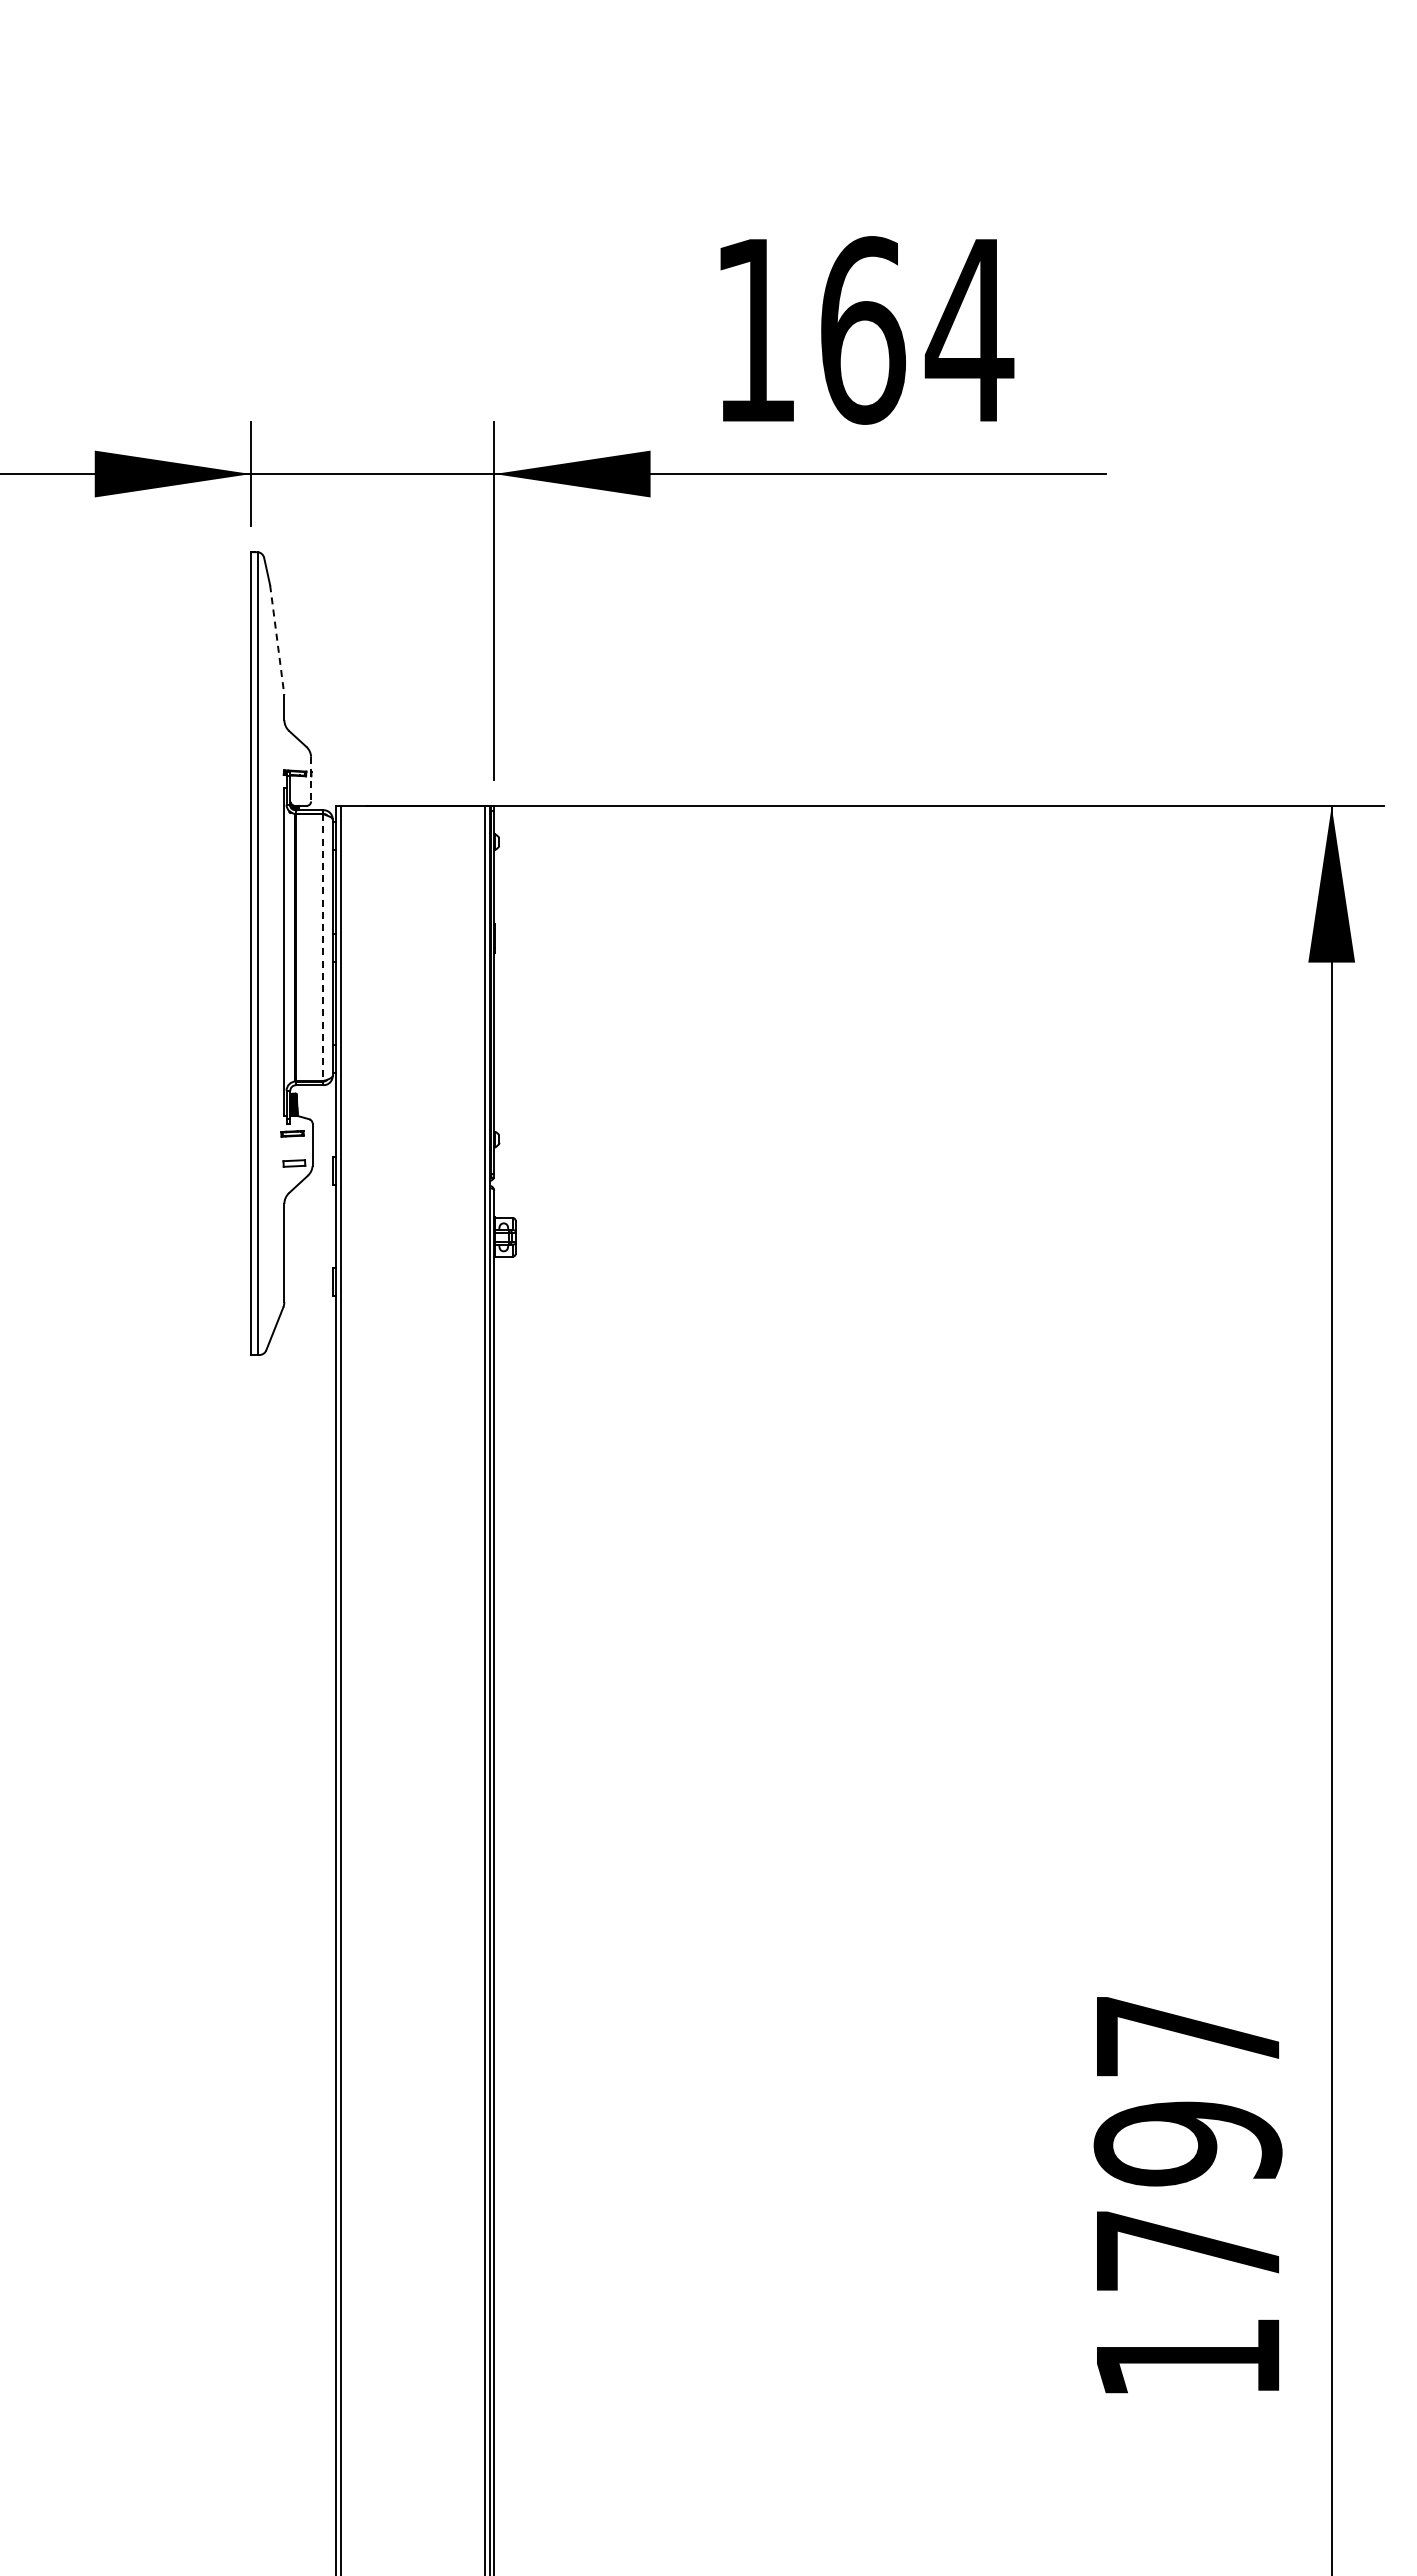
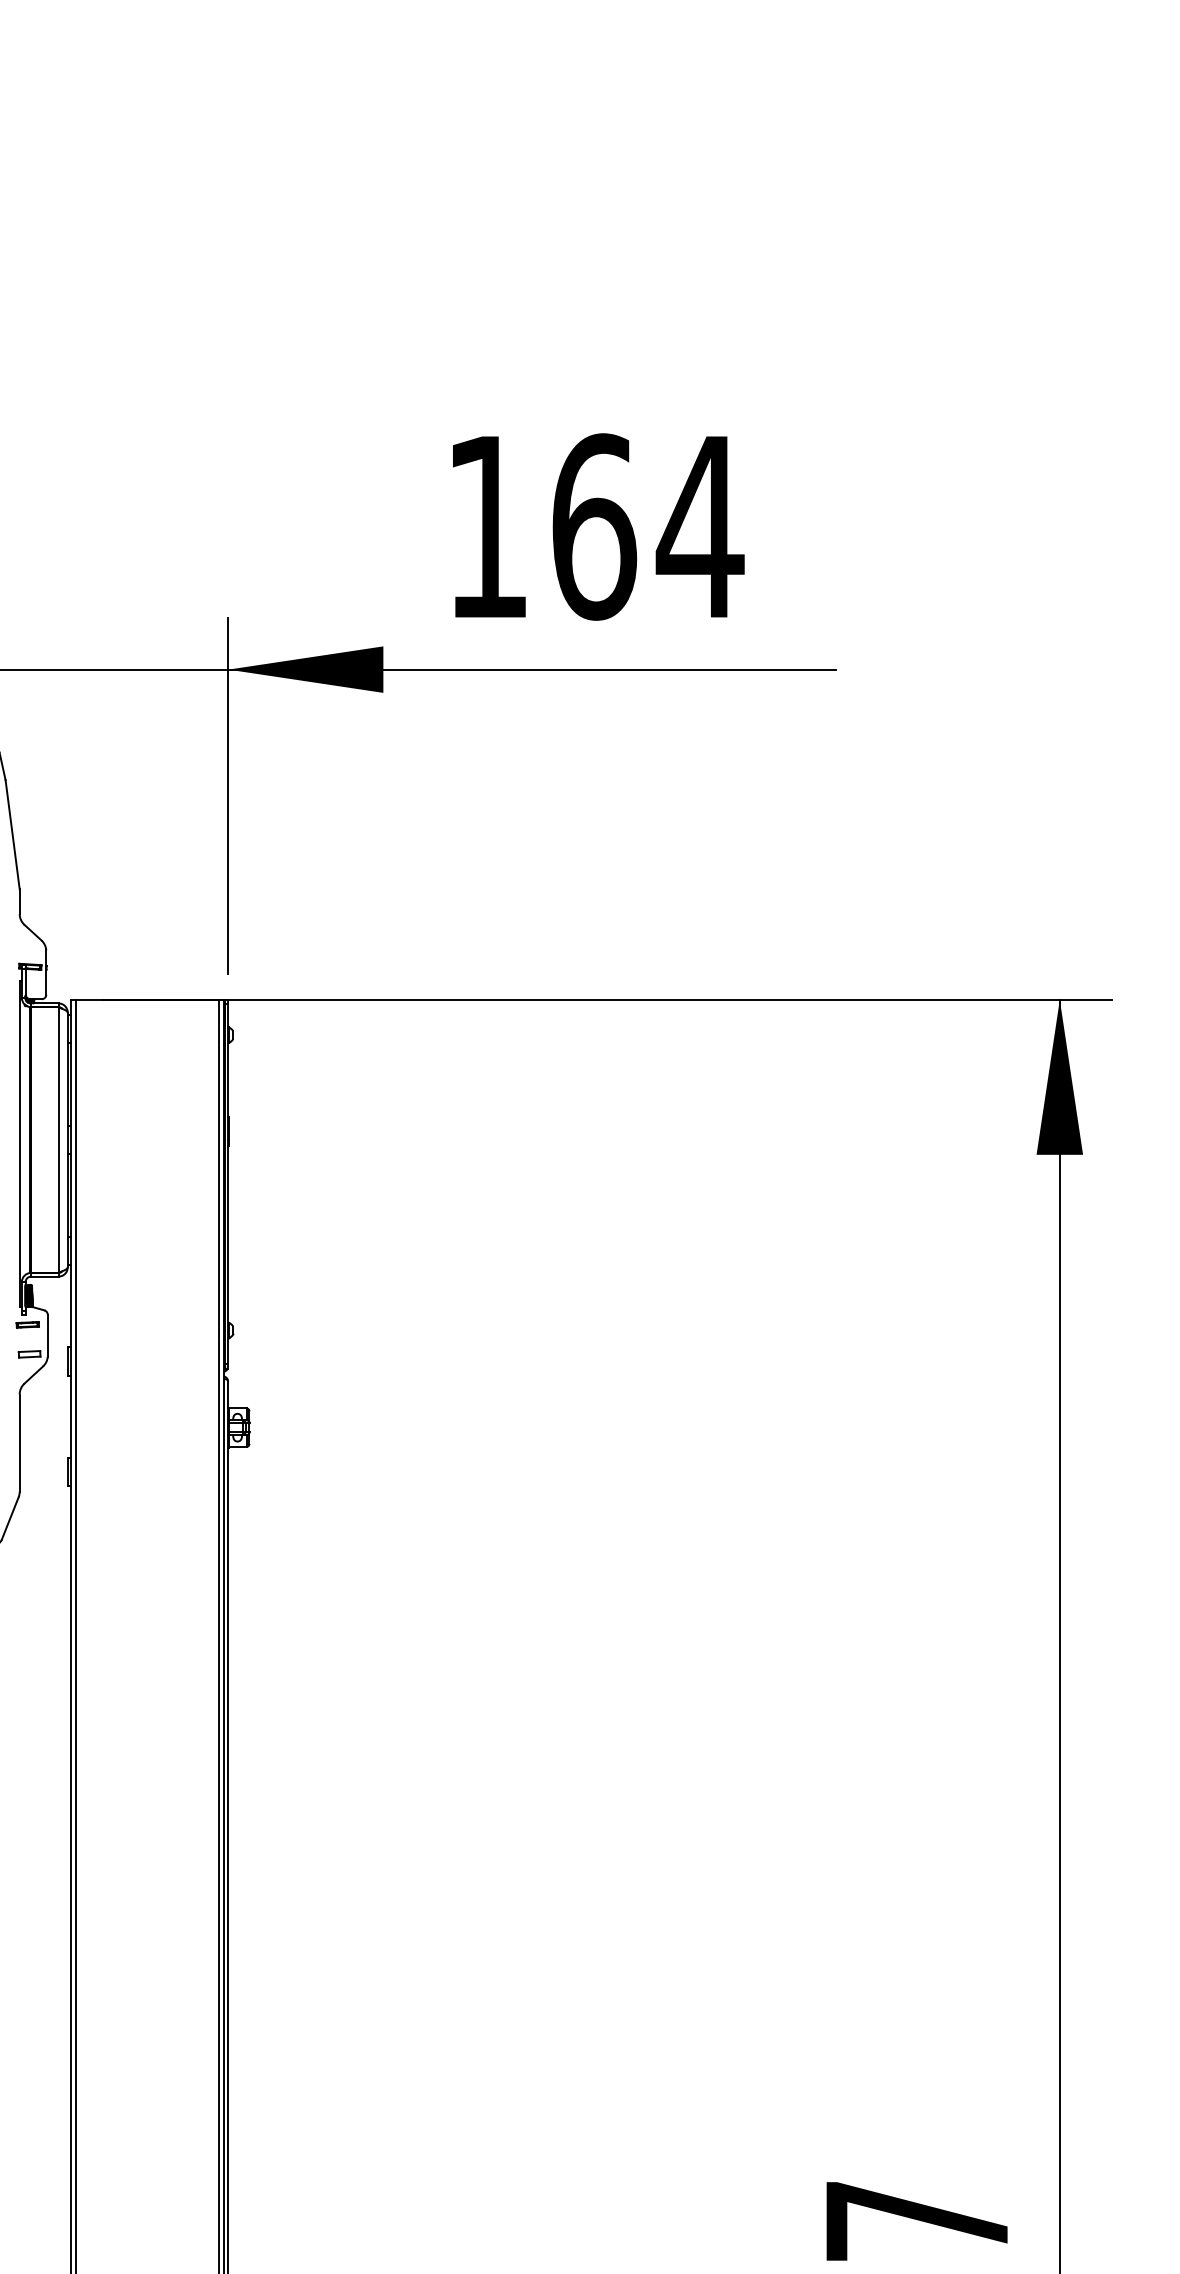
line: (277, 640) -> (12, 834), dashed -> solid
line: (311, 779) -> (46, 972), dashed -> solid
line: (323, 947) -> (58, 1139), dashed -> solid

